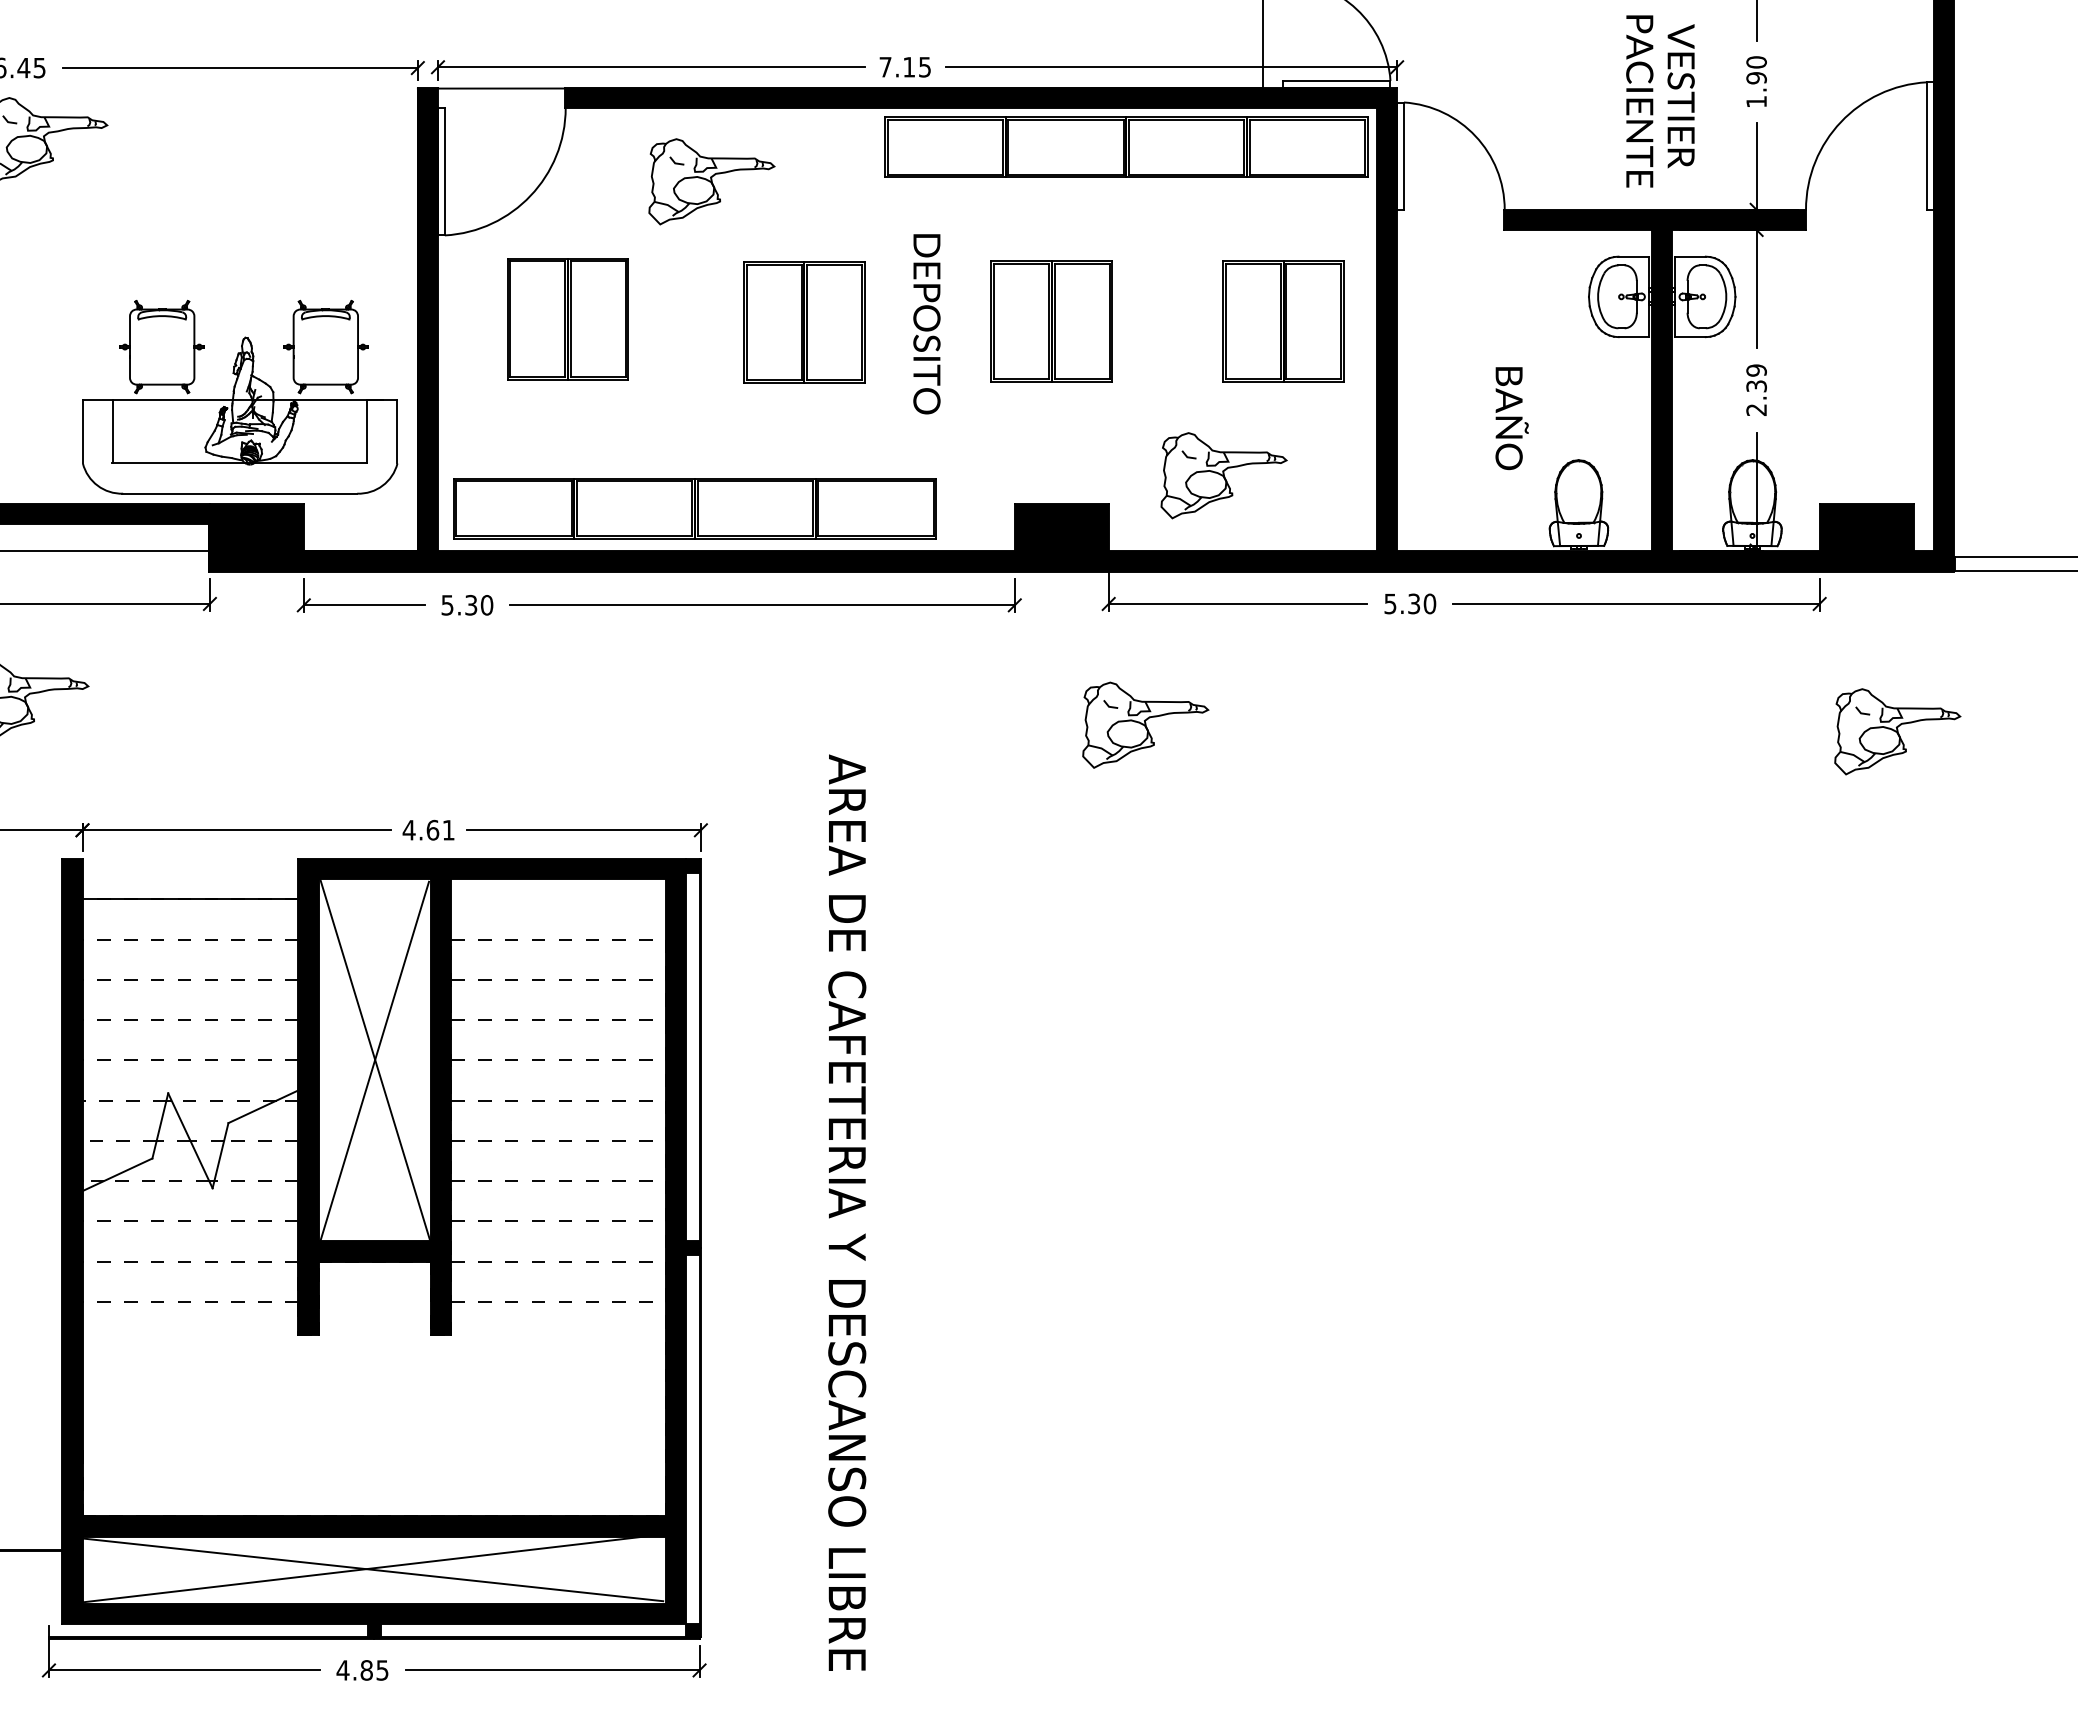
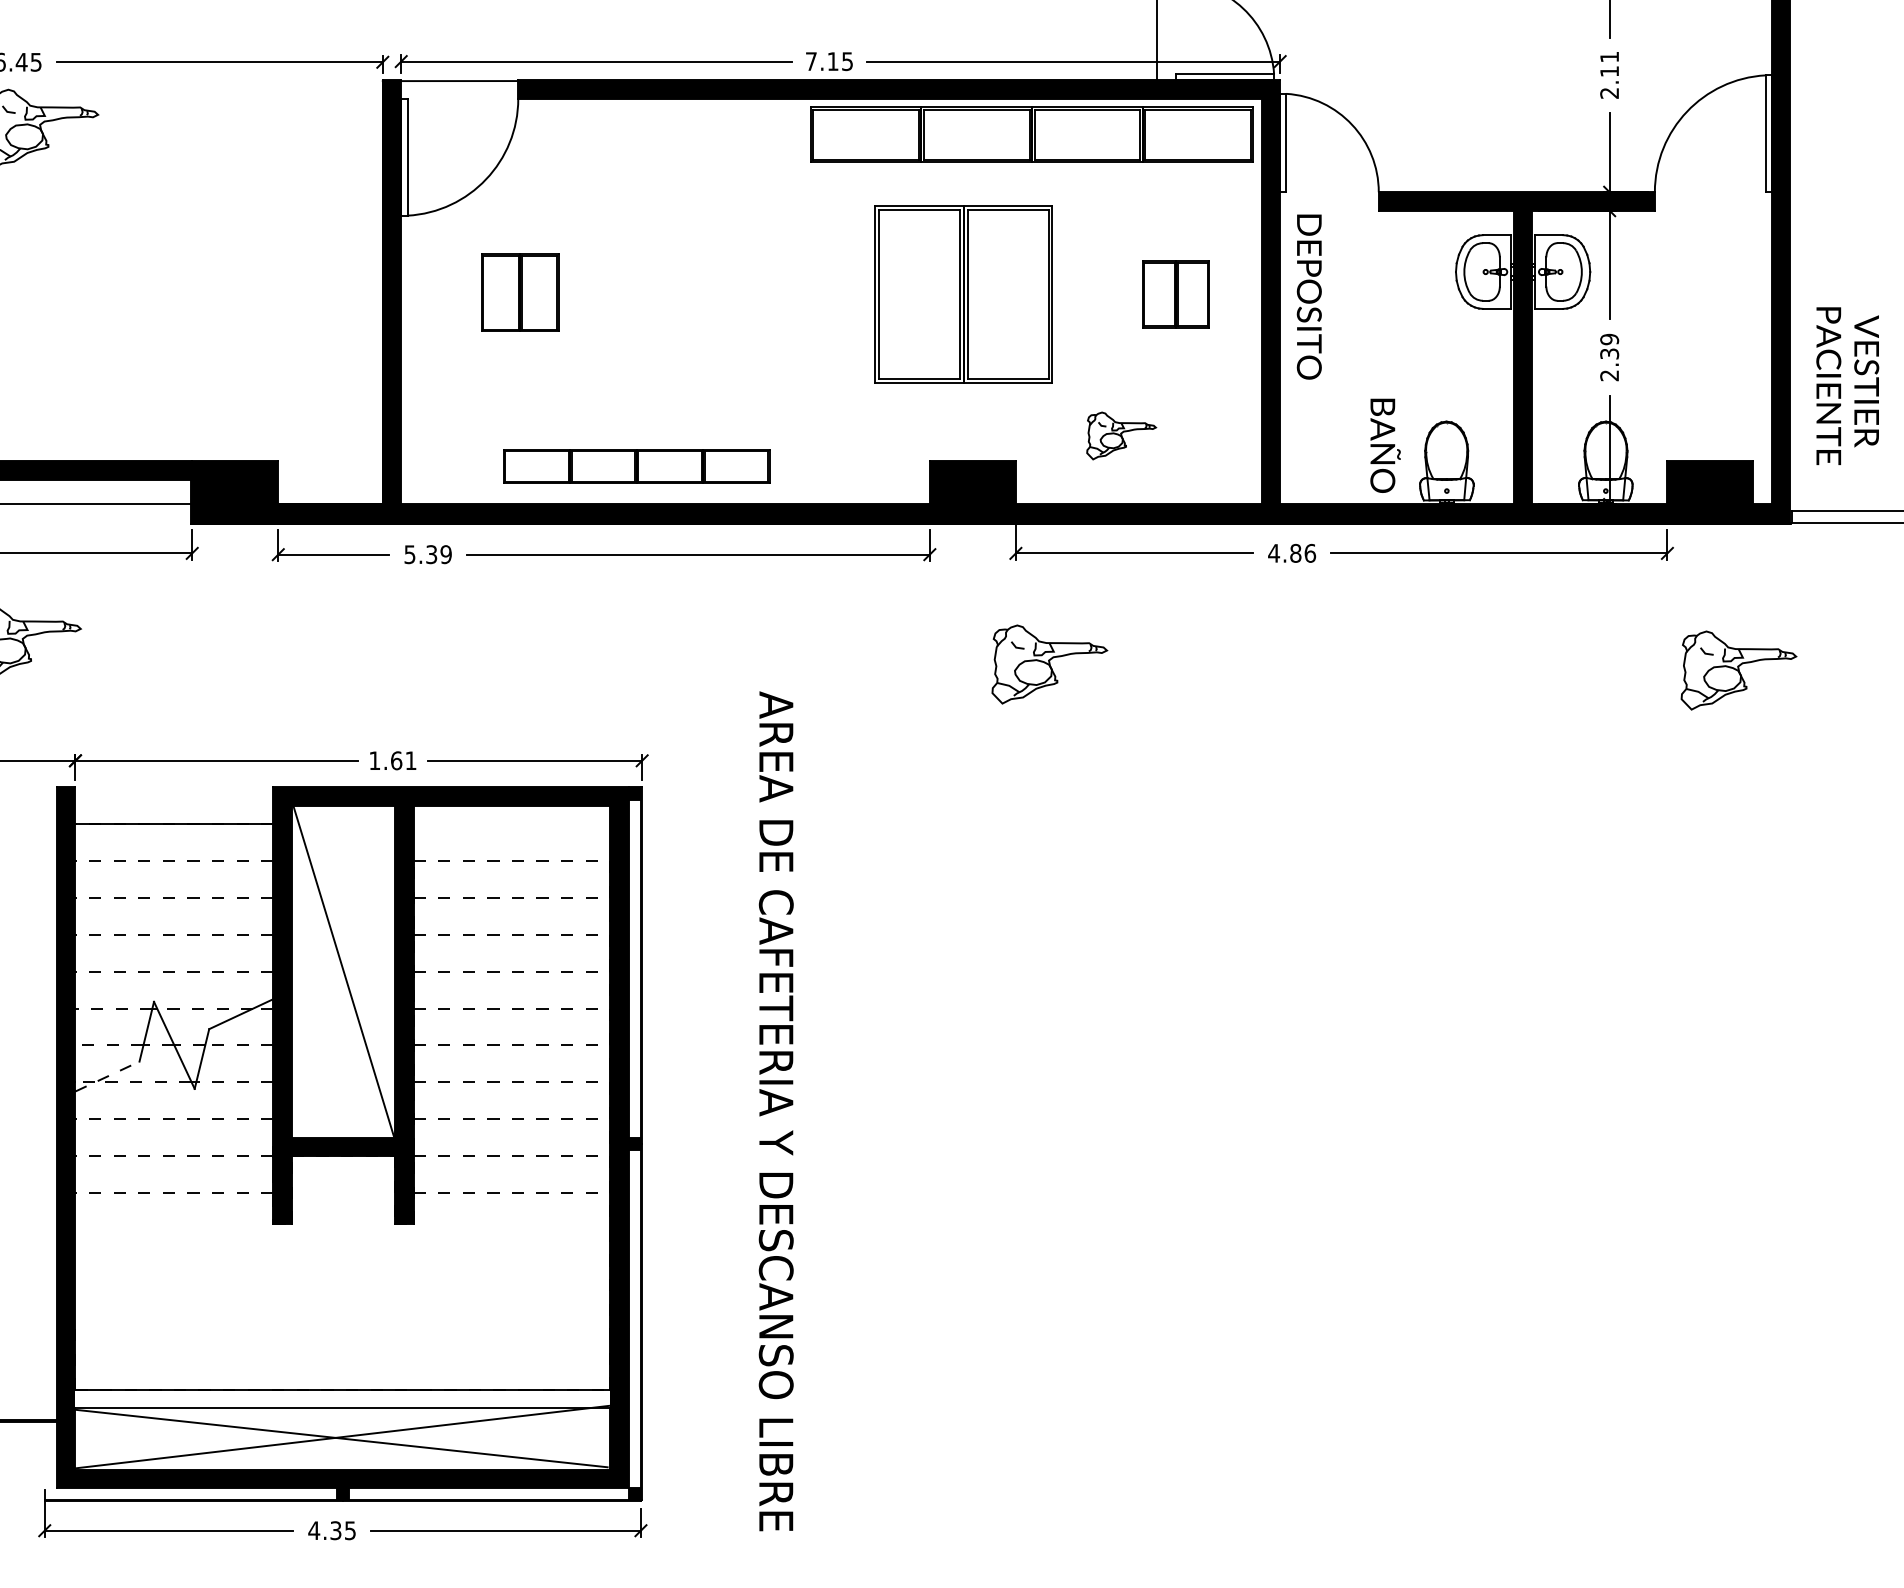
text: (1756, 81) -> (1609, 74), 1.90 -> 2.11
text: (1660, 101) -> (1847, 386), moved
part: (711, 181) -> (651, 166), removed
part: (567, 319) -> (519, 292), size x0.7
part: (1051, 321) -> (963, 294), size x1.6
part: (1283, 321) -> (1176, 294), size x0.6
part: (804, 322) -> (737, 295), removed
text: (926, 324) -> (1308, 297), moved
part: (240, 396) -> (220, 363), removed
text: (1511, 418) -> (1384, 445), moved
part: (1223, 475) -> (1121, 435), size x0.6
part: (694, 508) -> (636, 465), size x0.6
text: (1409, 603) -> (1291, 552), 5.30 -> 4.86
text: (486, 605) -> (445, 554), 5.30 -> 5.39
text: (408, 830) -> (374, 761), 4.61 -> 1.61
line: (374, 1060) -> (343, 971), removed
line: (117, 1174) -> (107, 1076), solid -> dashed
fill: (374, 1526) -> (343, 1398), removed
text: (366, 1670) -> (335, 1530), 4.85 -> 4.35

